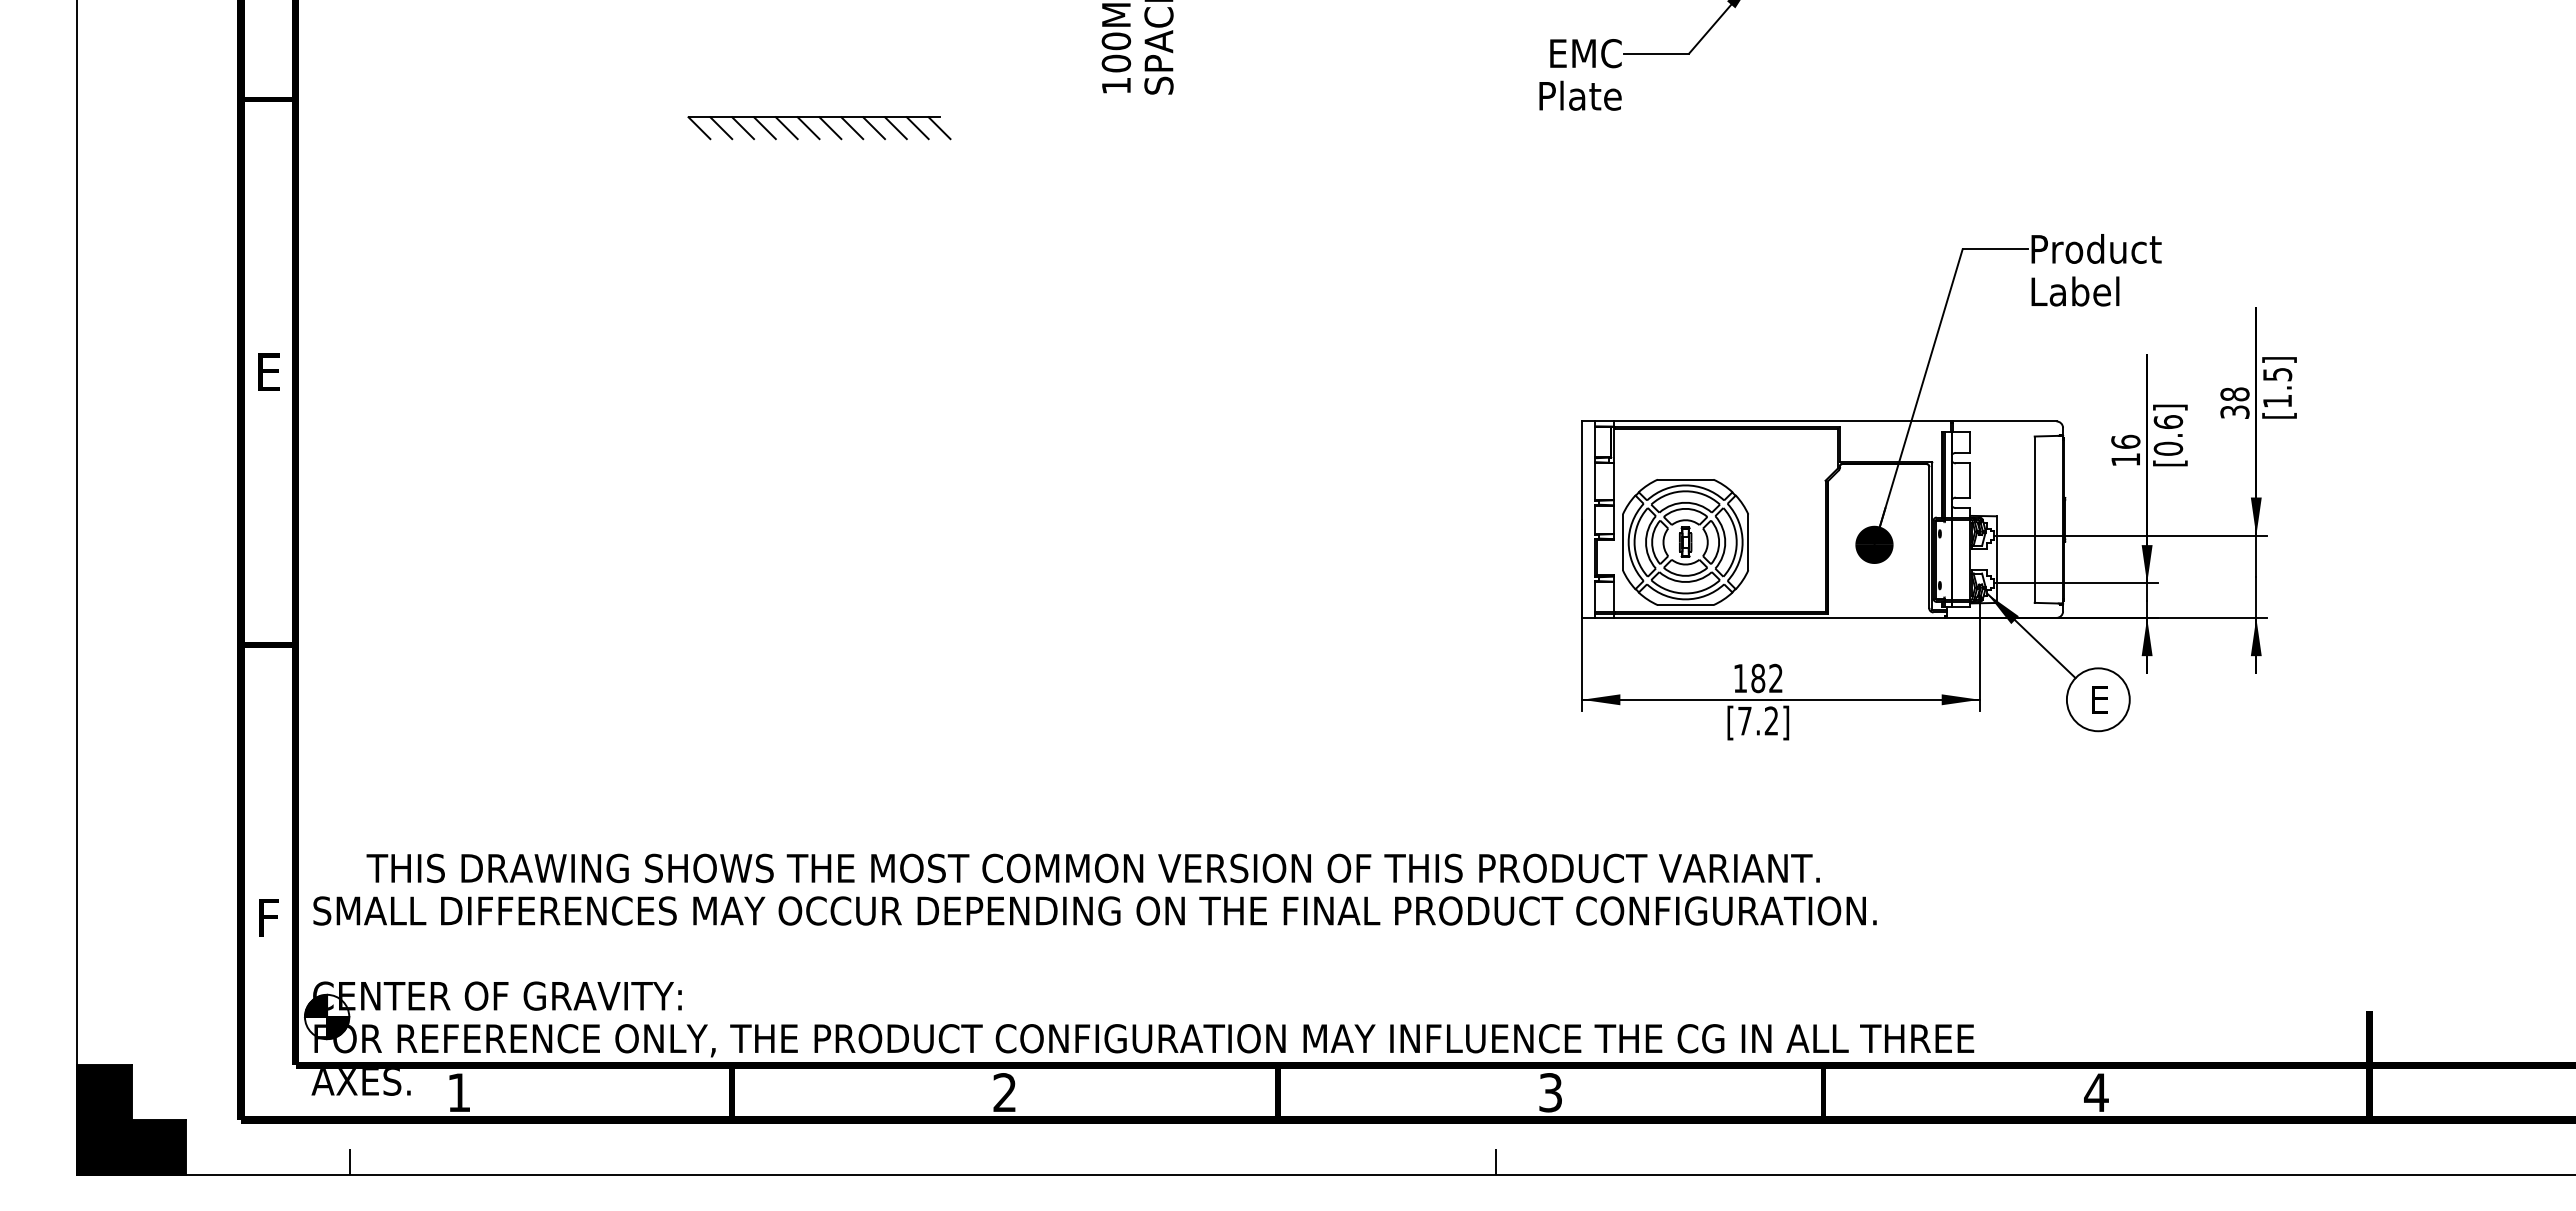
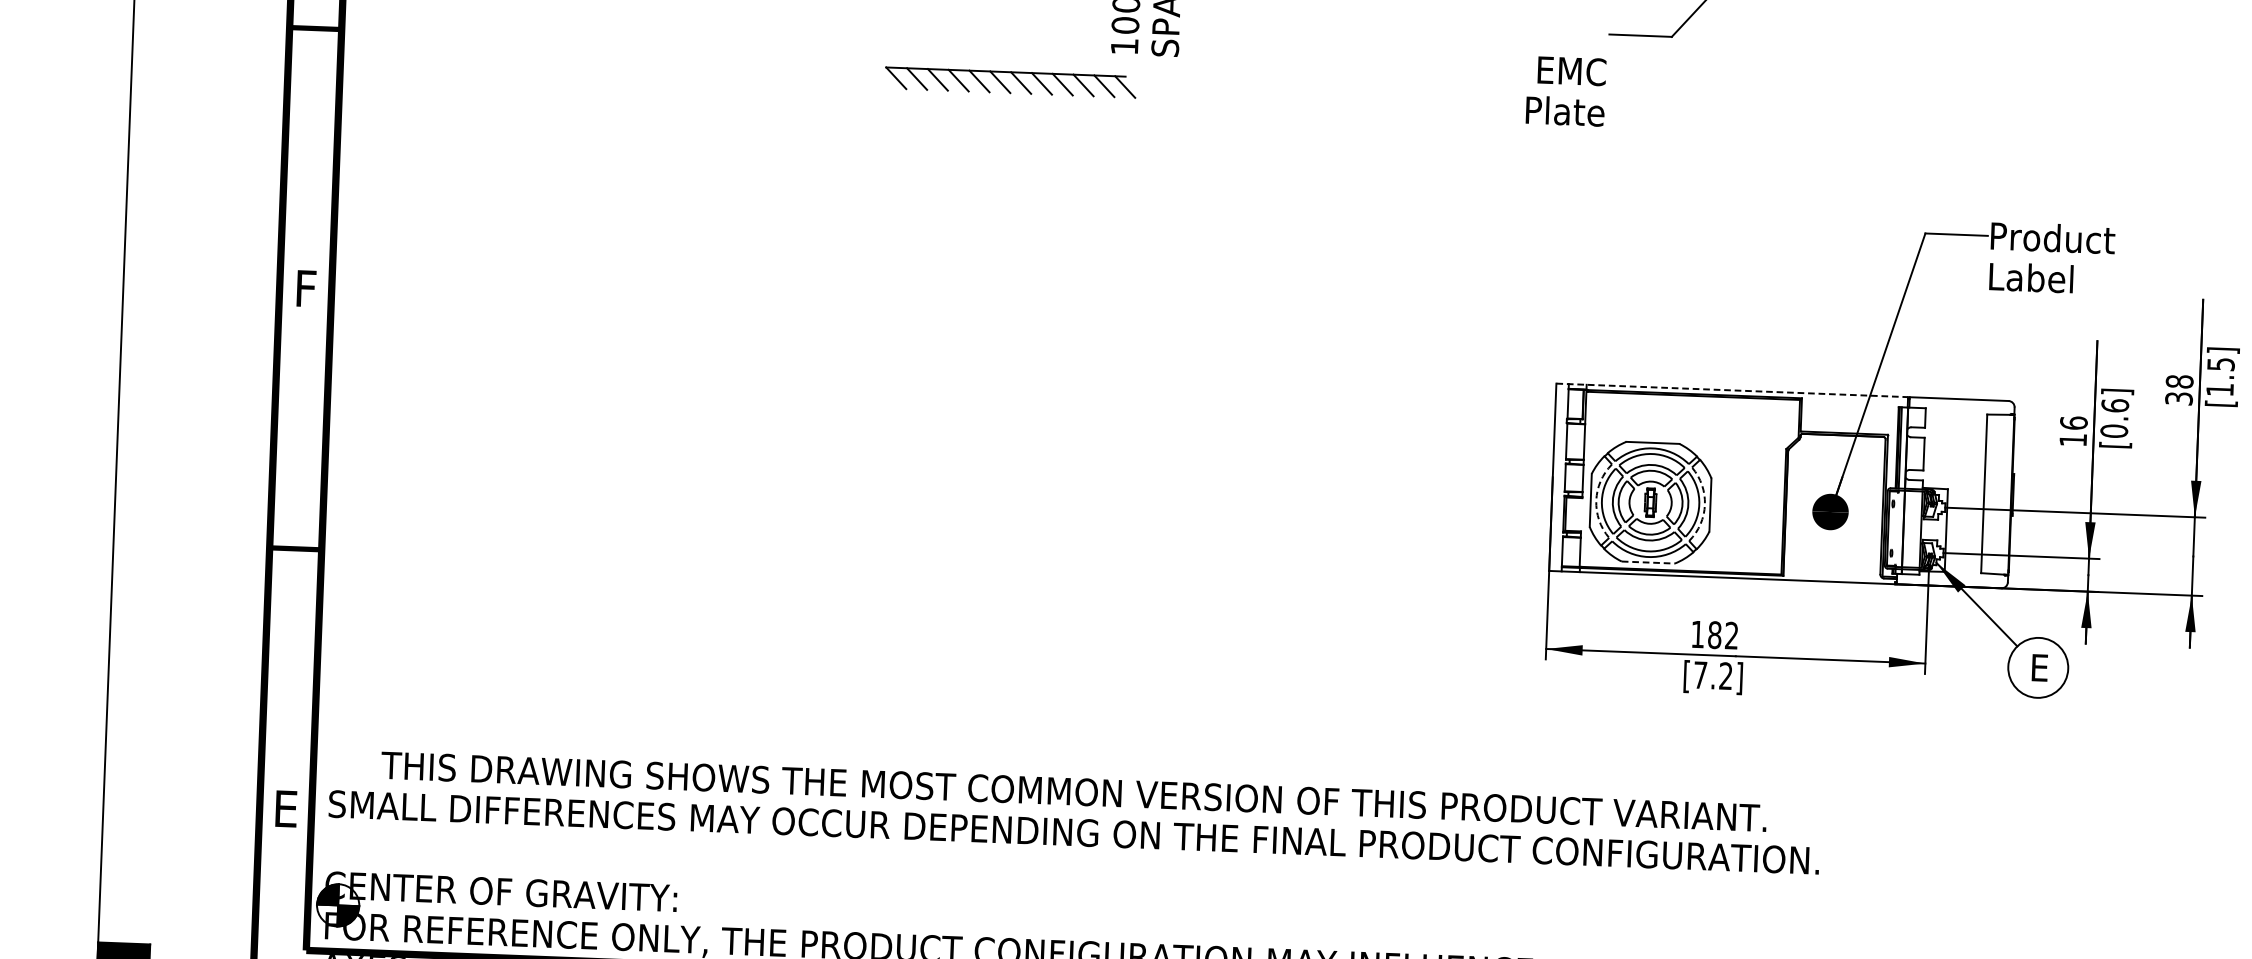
text: (1580, 74) -> (1566, 90), moved
part: (814, 132) -> (1005, 86), moved
text: (268, 371) -> (305, 287), E -> F
line: (1767, 421) -> (1733, 390), solid -> dashed
arc: (1628, 542) -> (1596, 500), solid -> dashed
arc: (1742, 542) -> (1704, 504), solid -> dashed
line: (1685, 605) -> (1648, 562), solid -> dashed
text: (268, 917) -> (285, 808), F -> E

